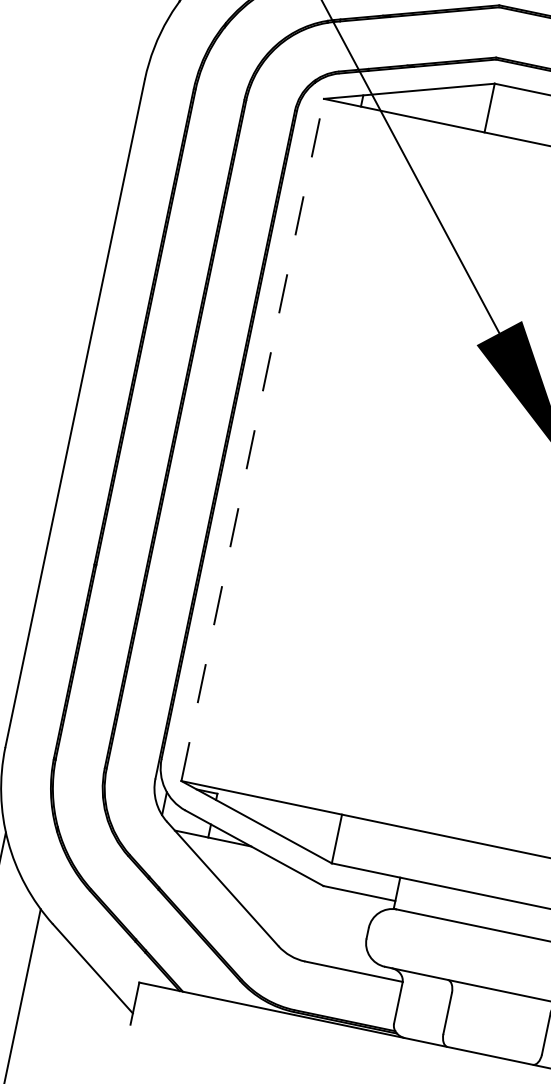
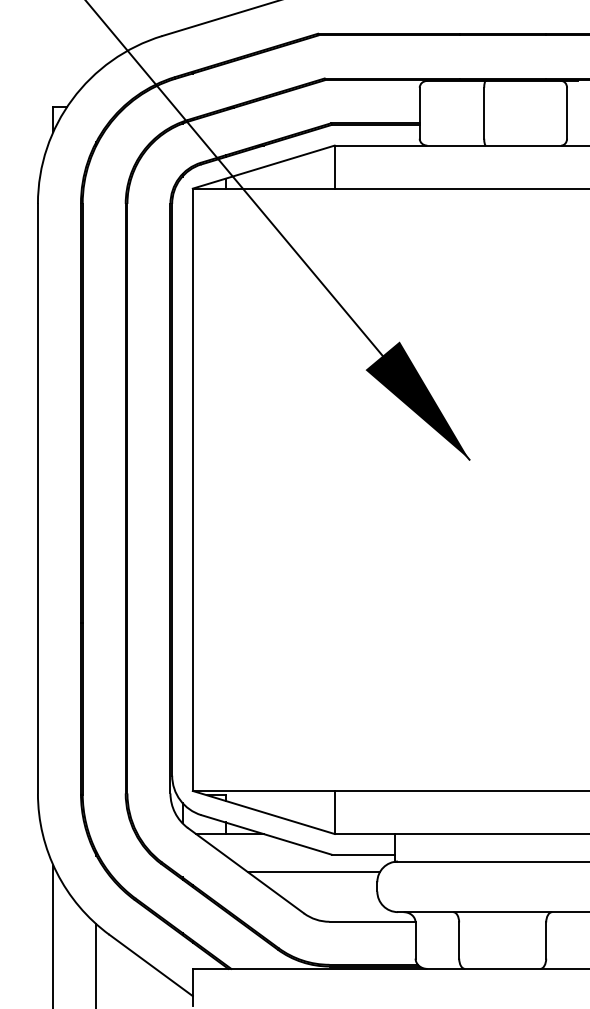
line: (252, 439) -> (192, 489), dashed -> solid
line: (299, 900) -> (313, 871), added

